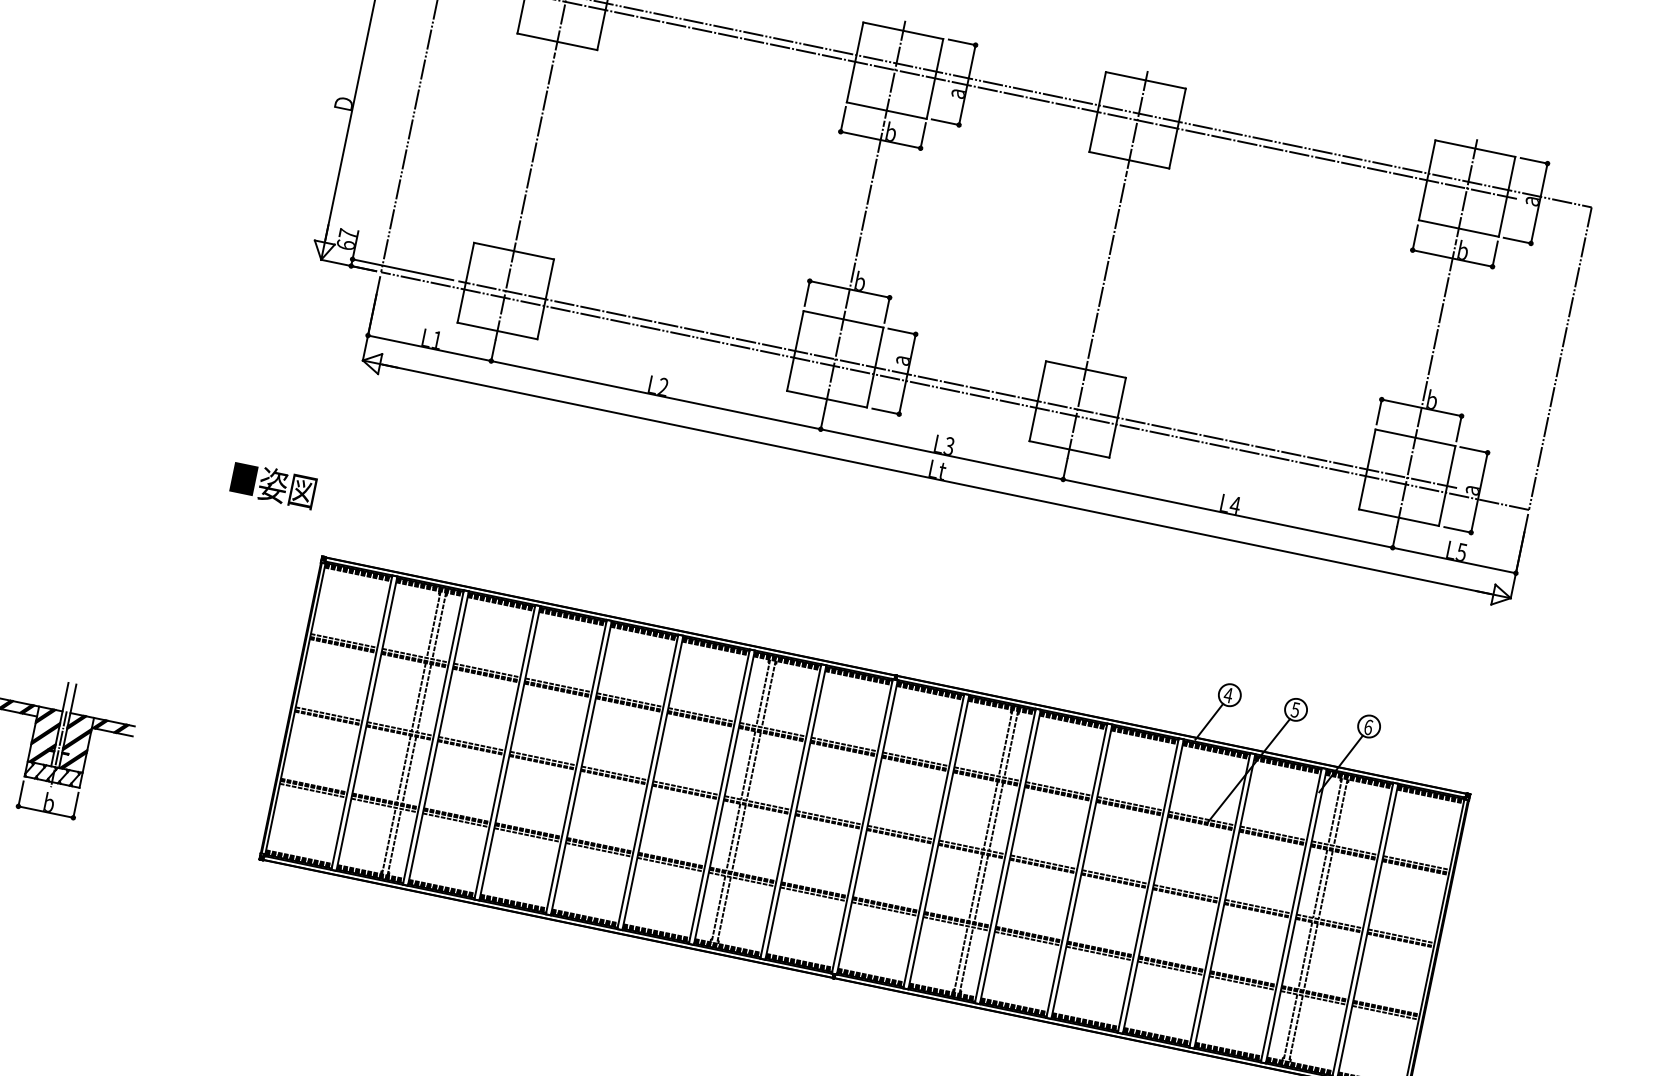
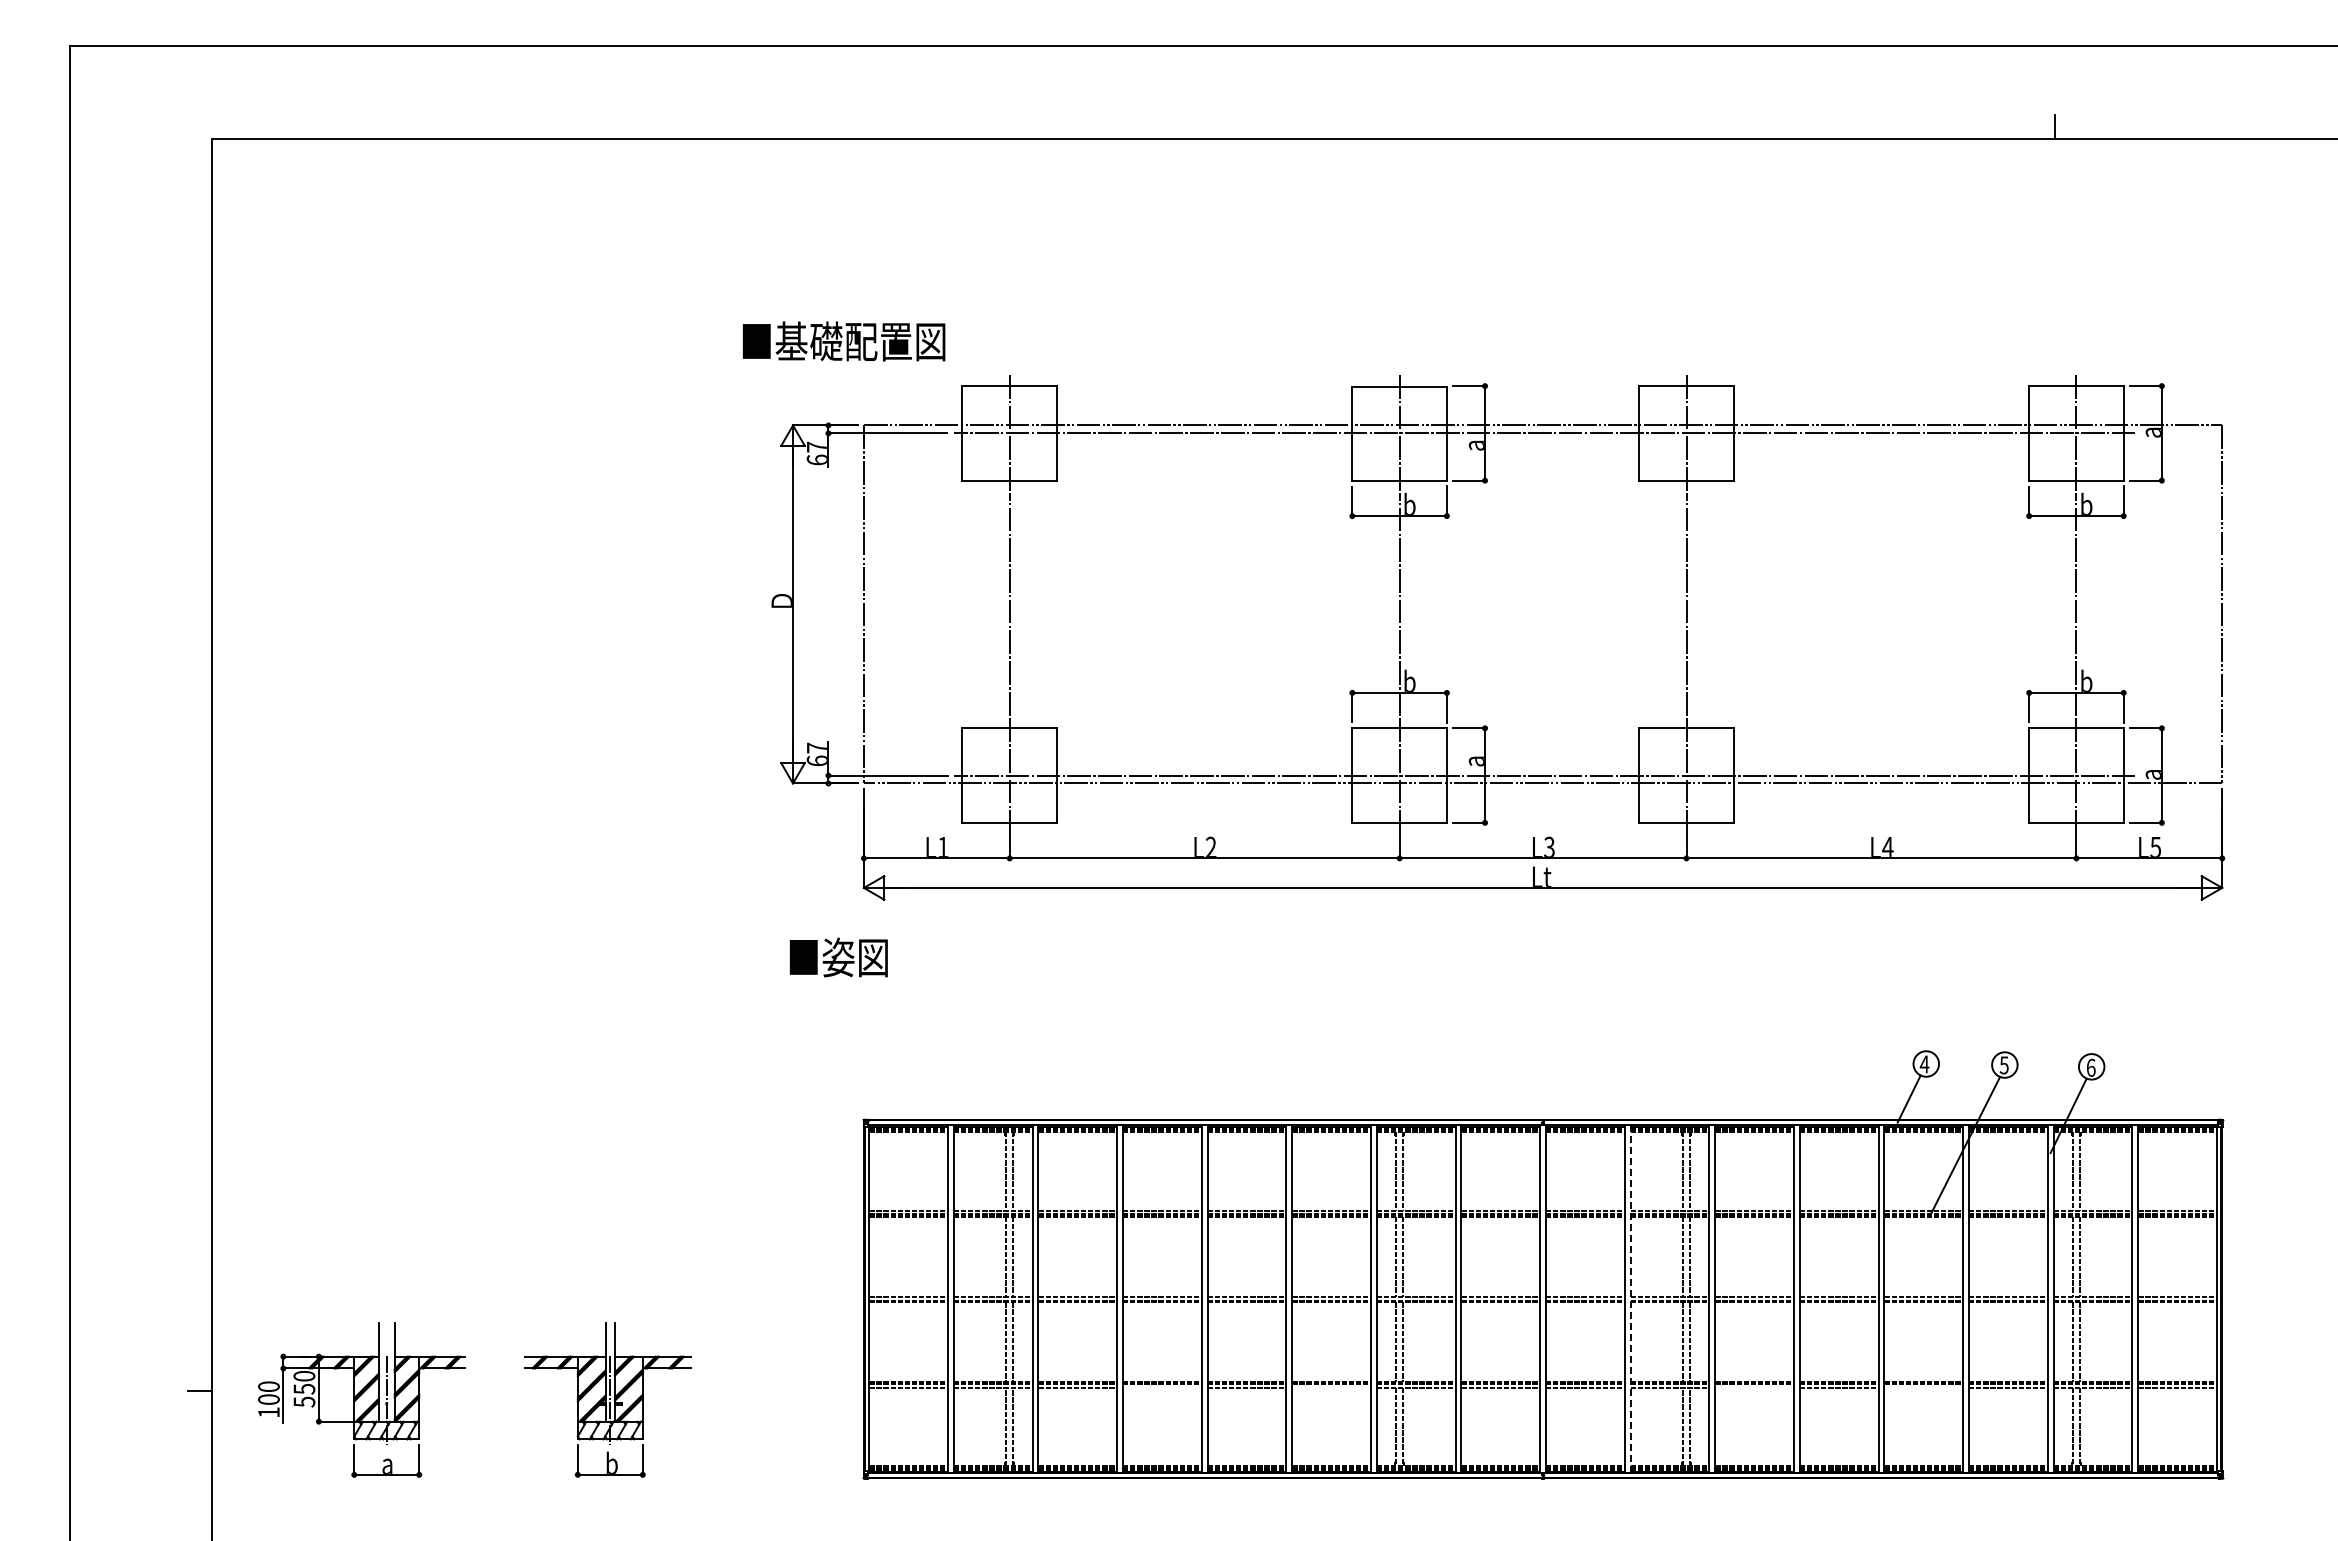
text: (273, 485) -> (838, 957), moved
line: (527, 834) -> (1162, 1387), removed
line: (938, 841) -> (1630, 1298), solid -> dashed
line: (670, 864) -> (1331, 1387), removed
line: (1028, 938) -> (1754, 1387), removed
line: (1170, 968) -> (1923, 1387), removed

